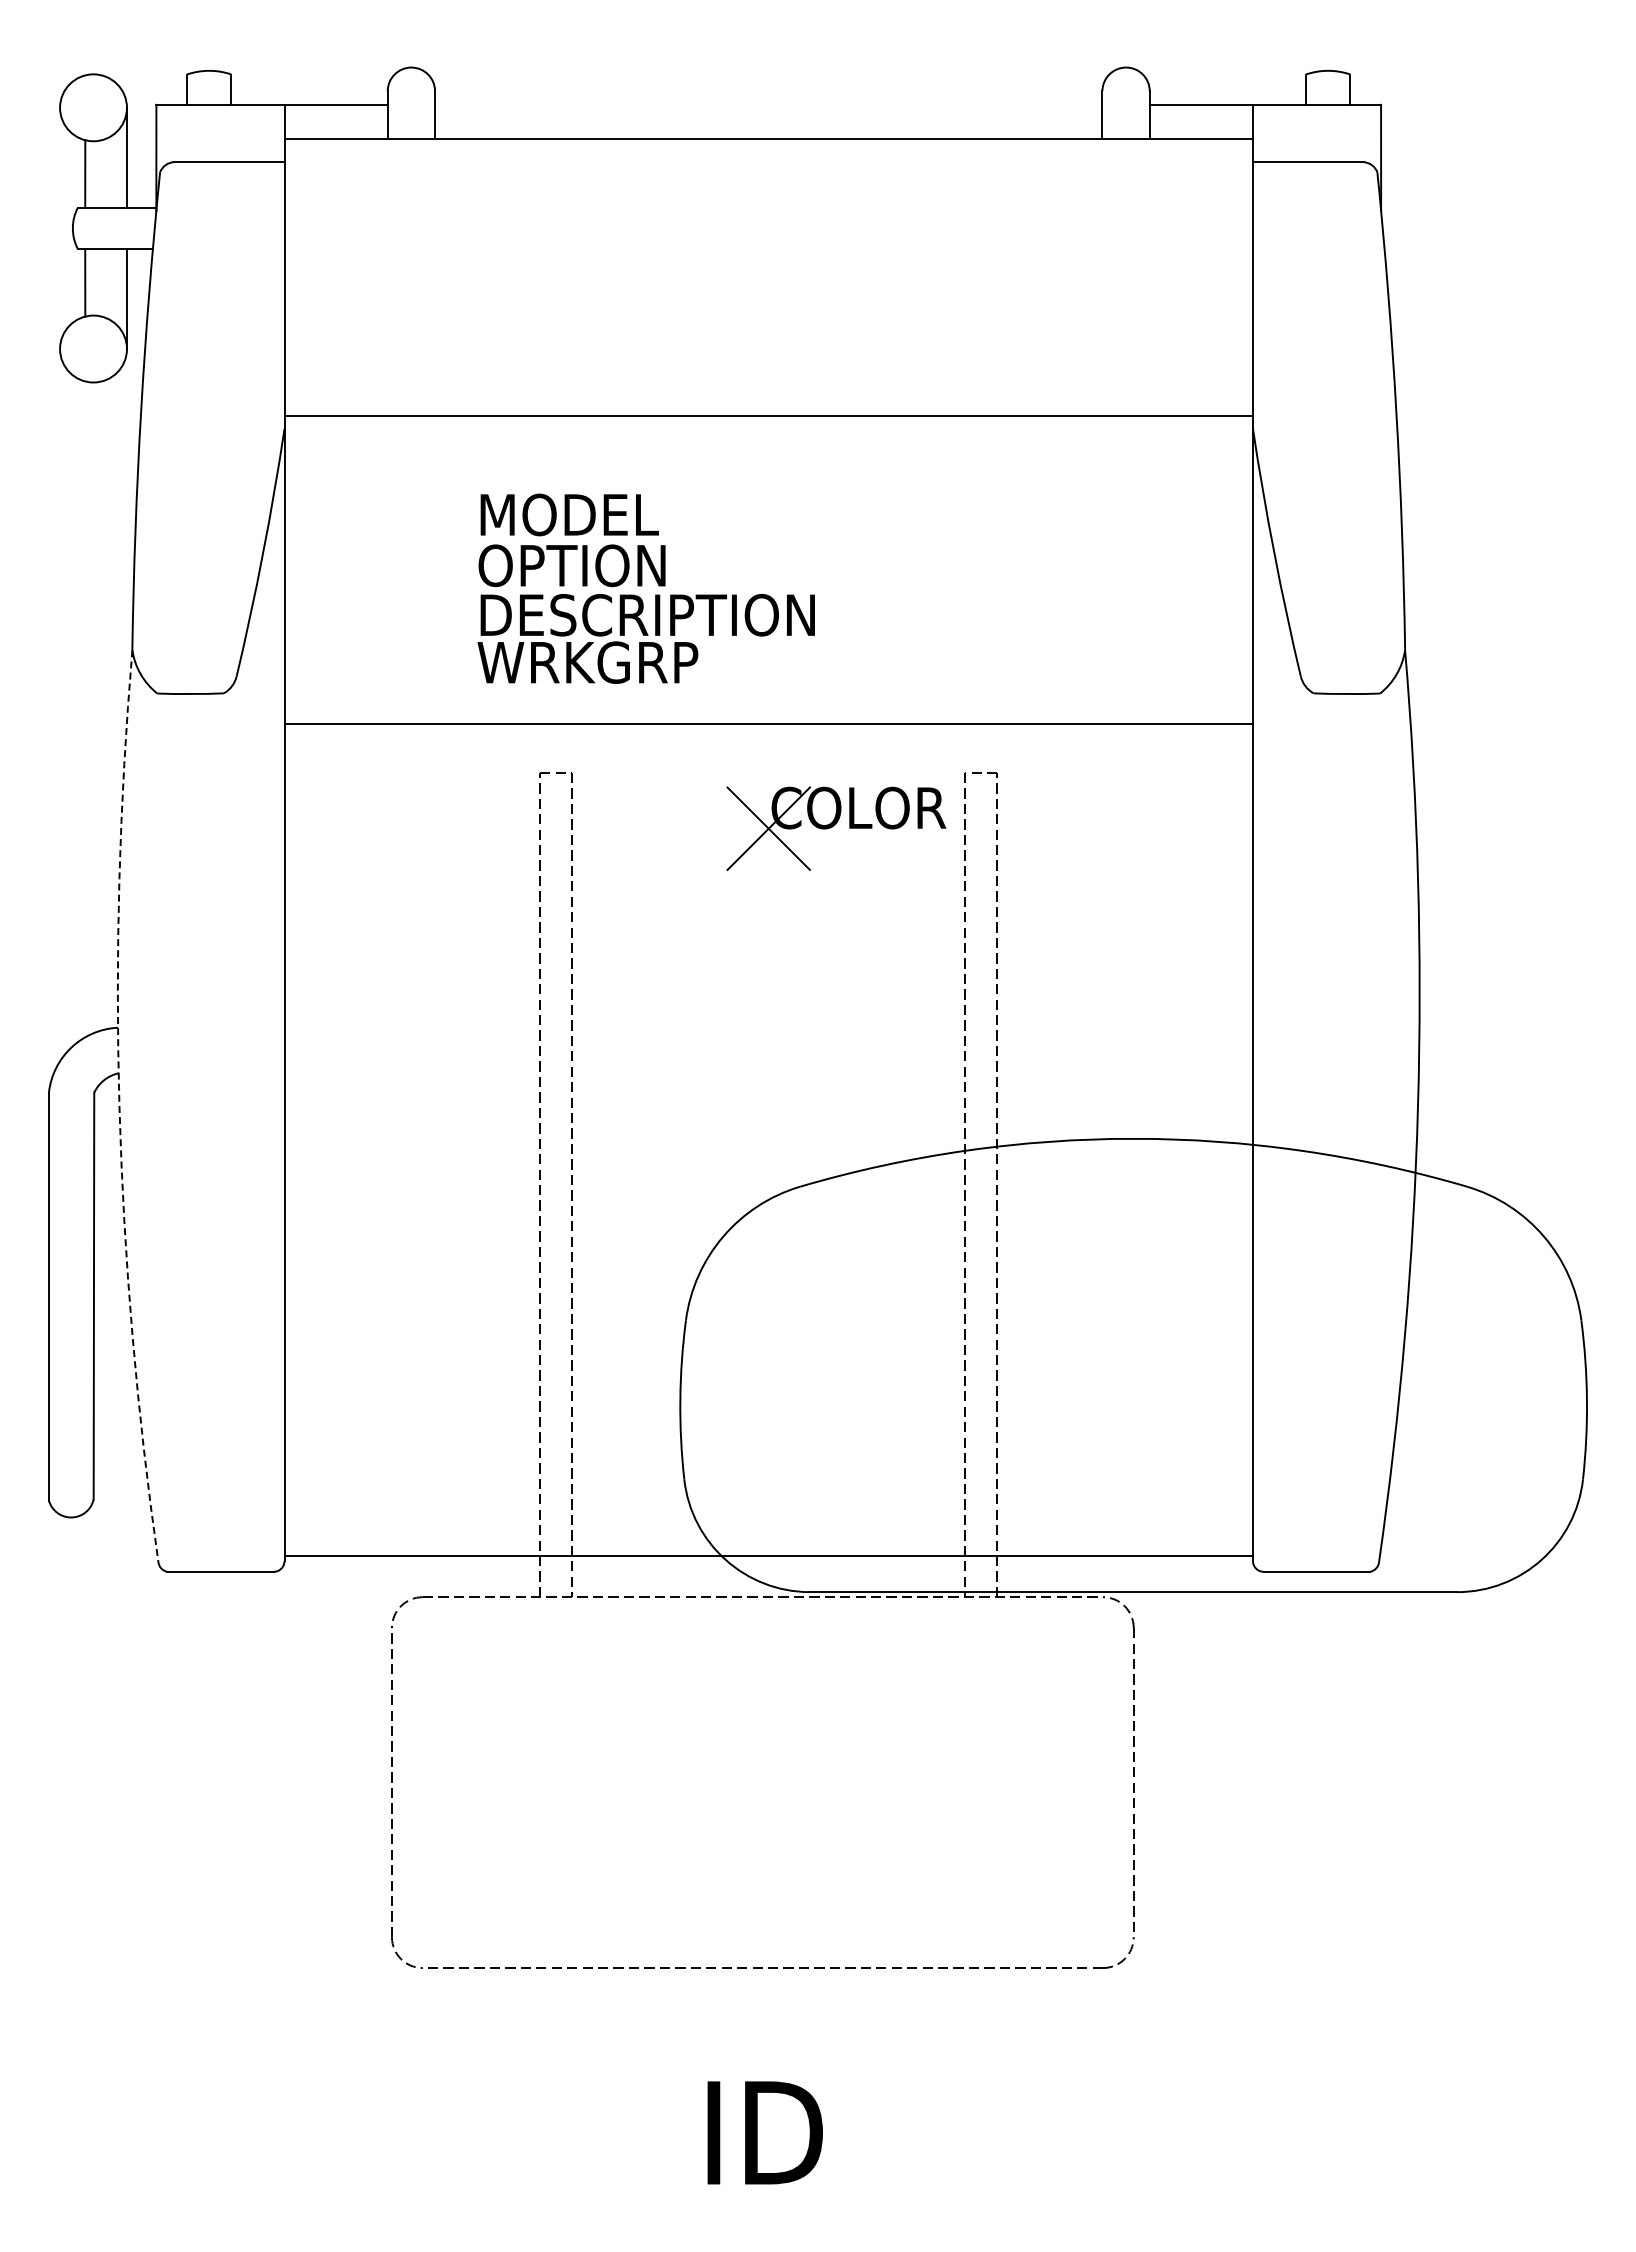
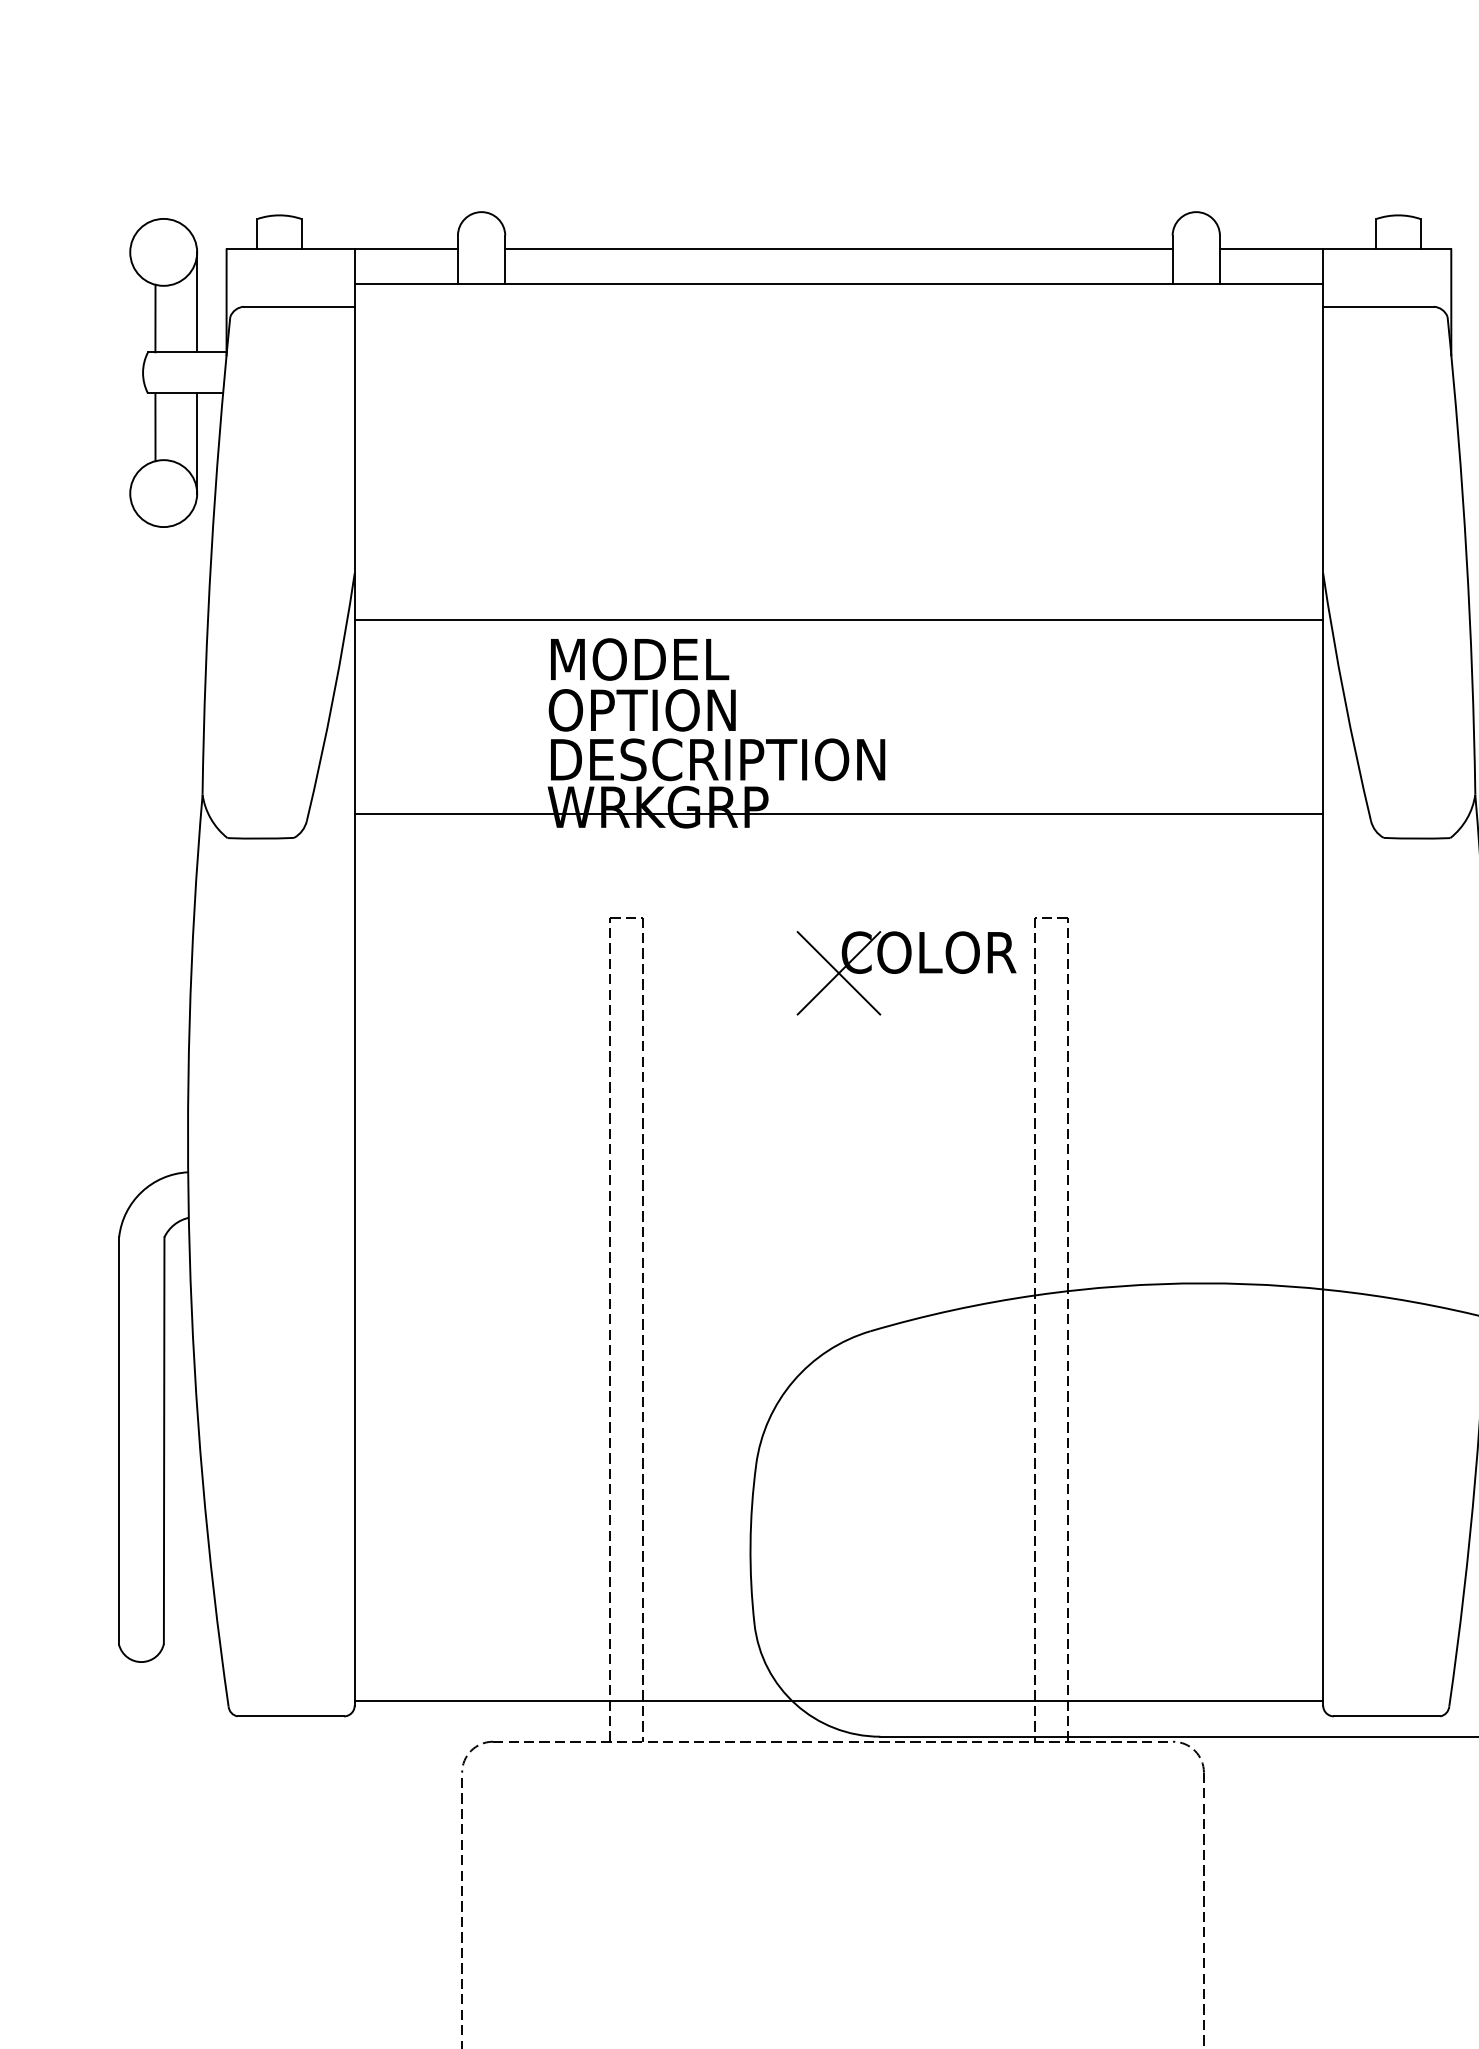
line: (768, 104) -> (838, 249), added
line: (768, 416) -> (838, 620), moved
line: (768, 723) -> (838, 814), moved
arc: (119, 1106) -> (189, 1251), dashed -> solid

